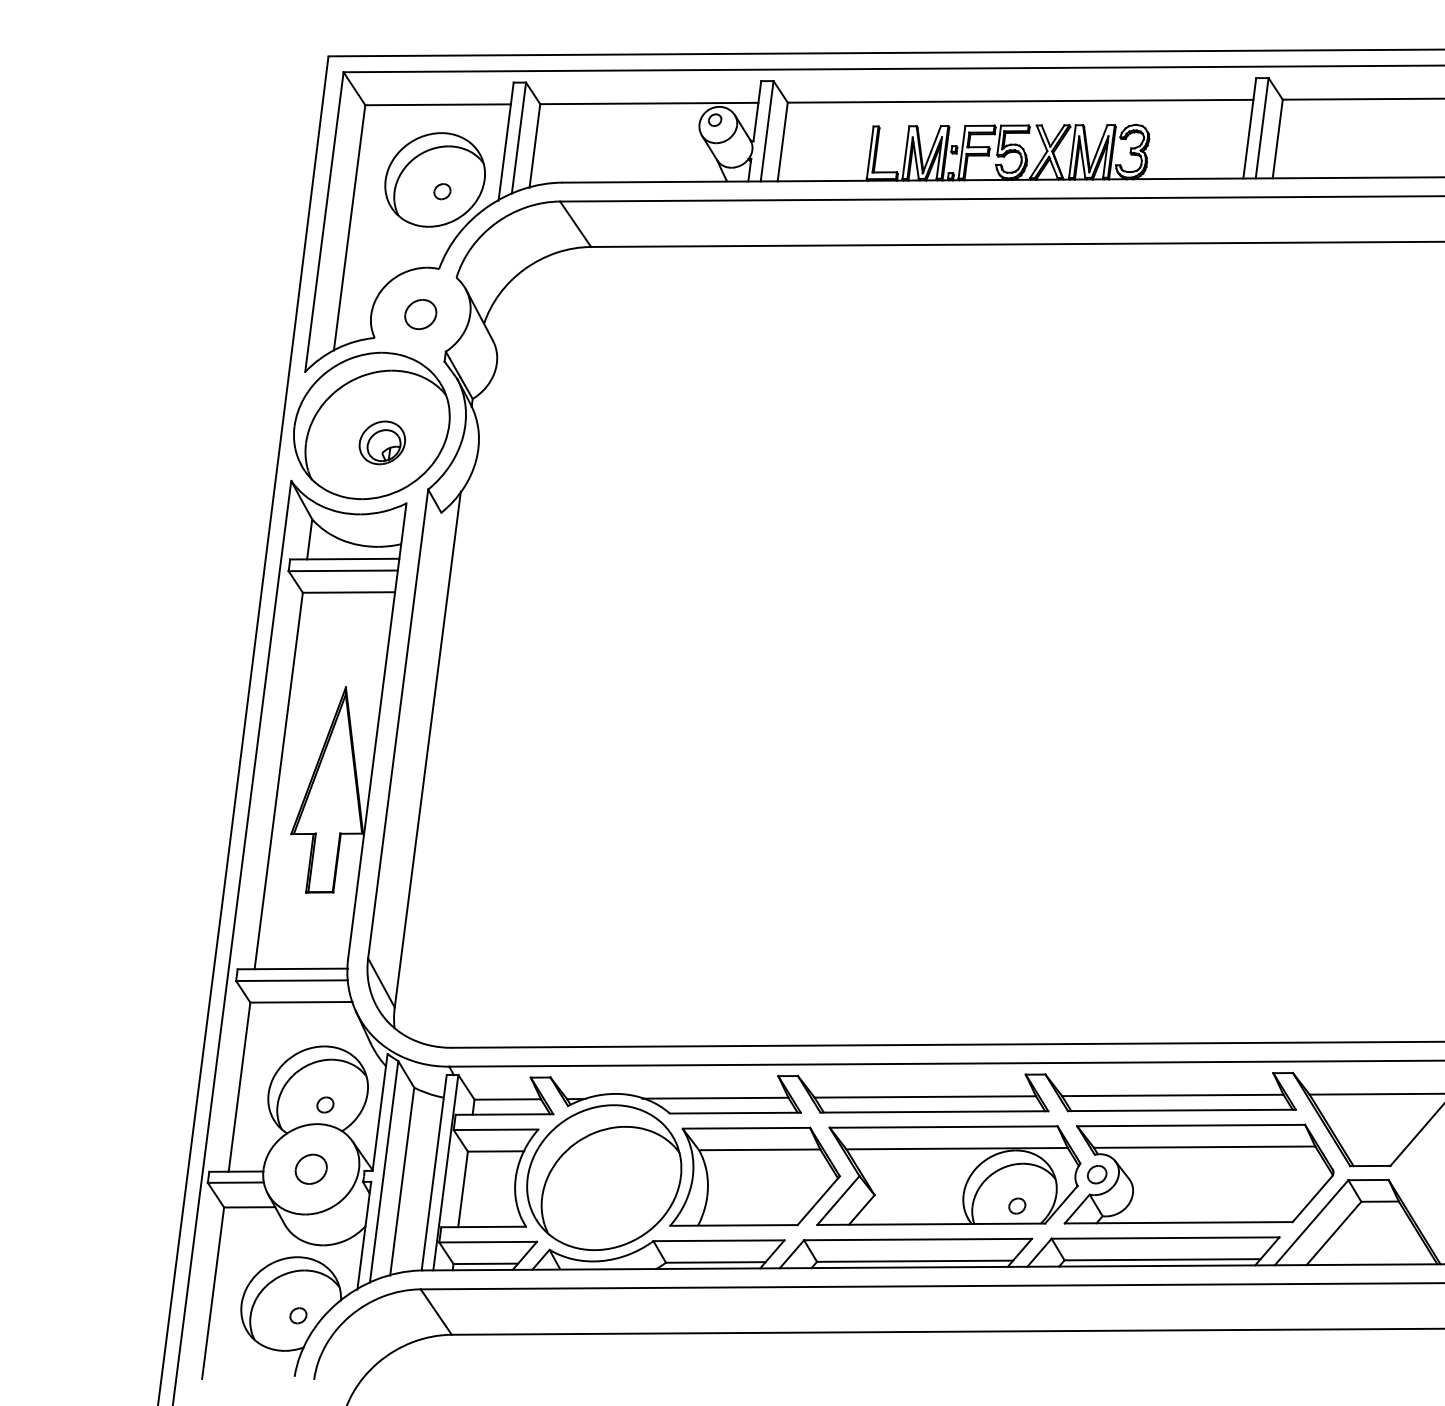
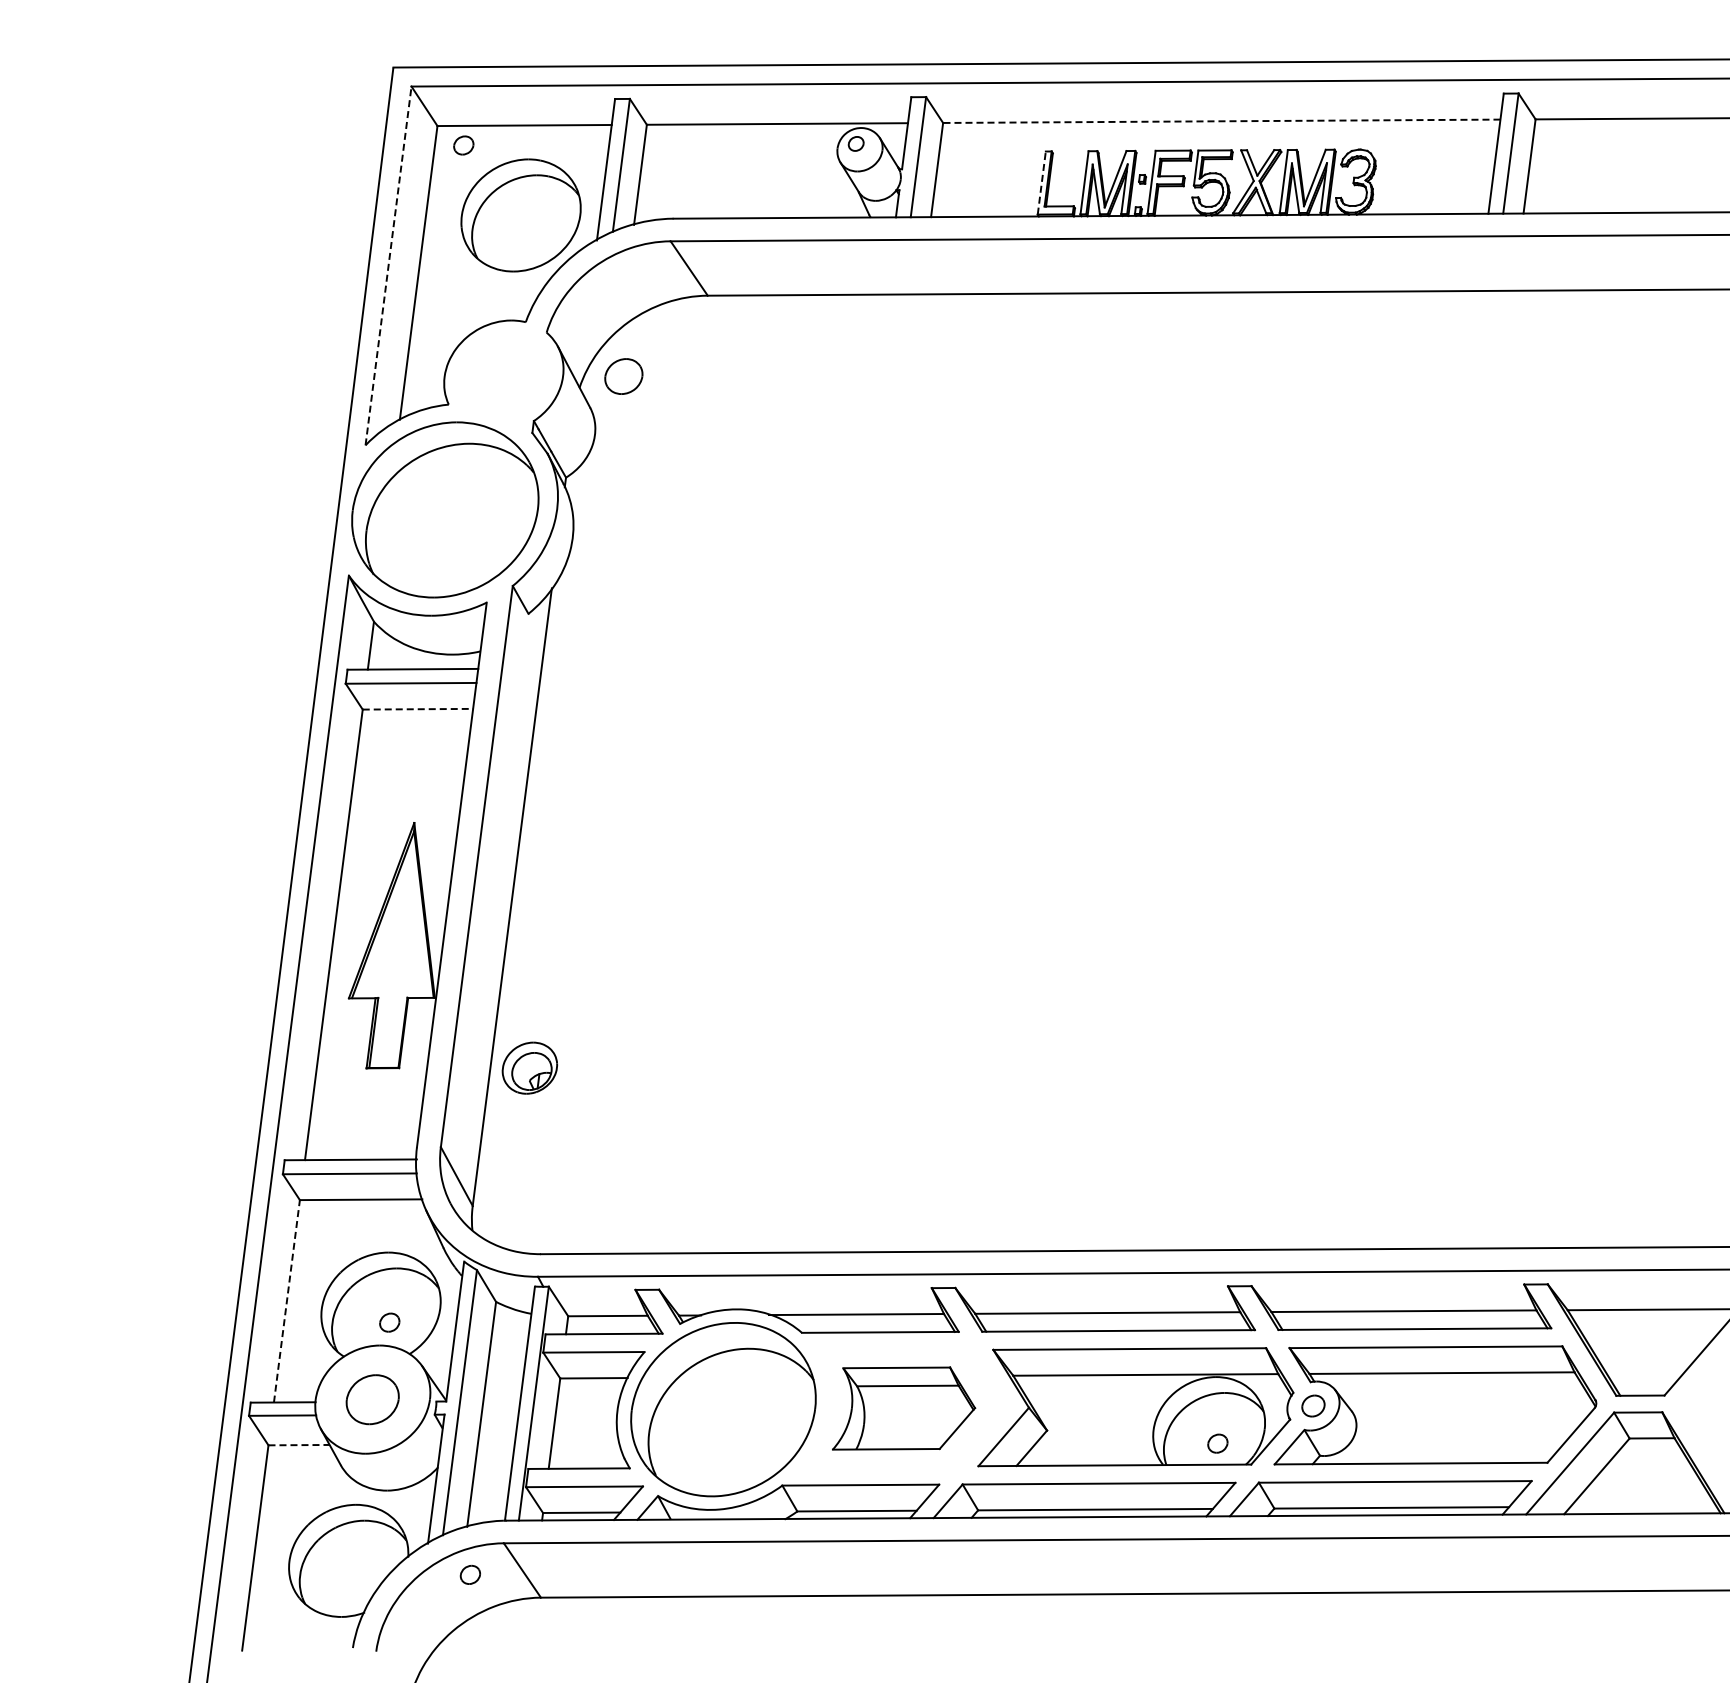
line: (1020, 101) -> (1221, 121), solid -> dashed
line: (869, 153) -> (1041, 183), solid -> dashed
part: (442, 191) -> (463, 145), moved
line: (324, 221) -> (388, 265), solid -> dashed
part: (420, 314) -> (623, 376), moved
part: (382, 442) -> (529, 1067), moved
line: (349, 592) -> (418, 709), solid -> dashed
line: (239, 1086) -> (286, 1300), solid -> dashed
part: (311, 1169) -> (372, 1399), size x1.4
part: (754, 1176) -> (903, 1408), size x0.7
line: (250, 1207) -> (299, 1445), solid -> dashed
part: (297, 1315) -> (469, 1574), moved

